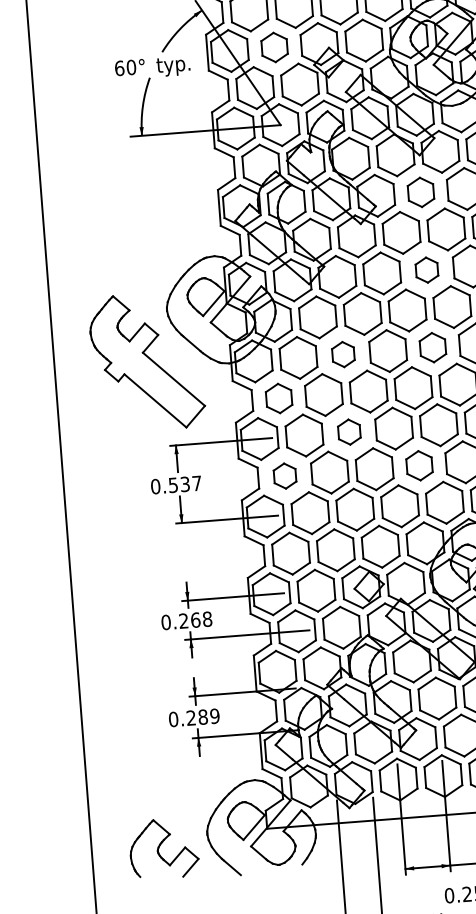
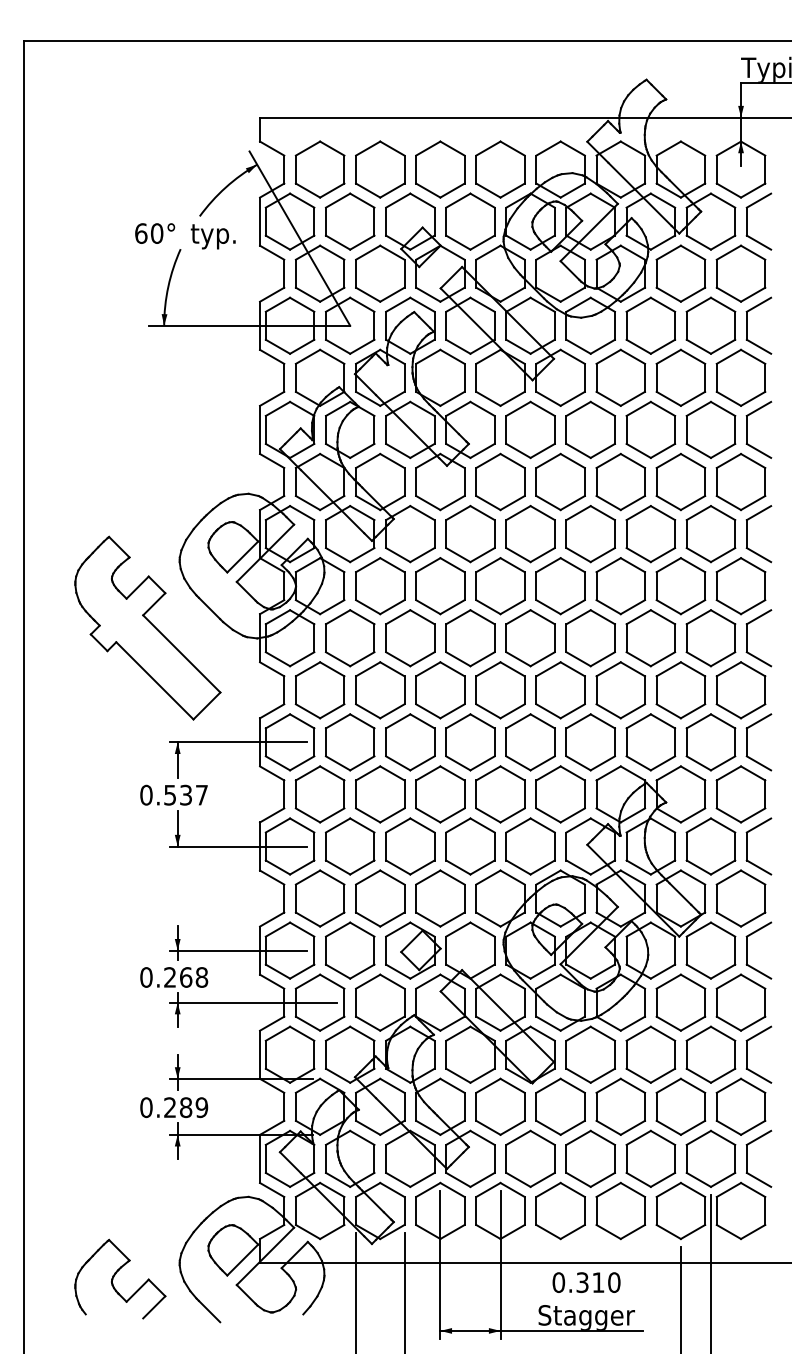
part: (274, 47) -> (349, 221), size x1.43
part: (420, 192) -> (530, 429), size x1.43
part: (426, 270) -> (530, 534), size x1.67
part: (432, 347) -> (530, 638), size x1.43
part: (343, 354) -> (410, 638), size x1.67
part: (278, 398) -> (319, 690), size x1.43
part: (349, 432) -> (410, 742), size x1.67
part: (419, 465) -> (500, 794), size x1.43
part: (284, 476) -> (319, 794), size x1.67

